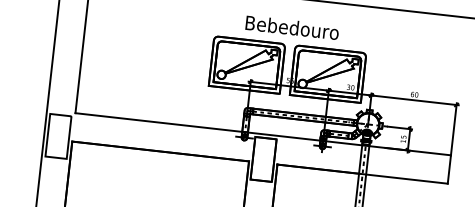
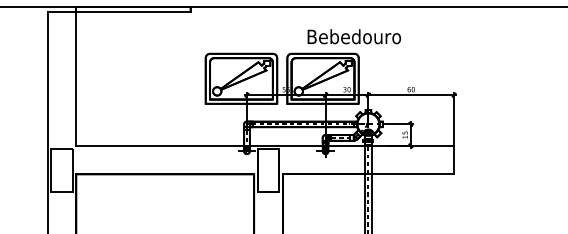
text: (292, 27) -> (354, 36), moved

